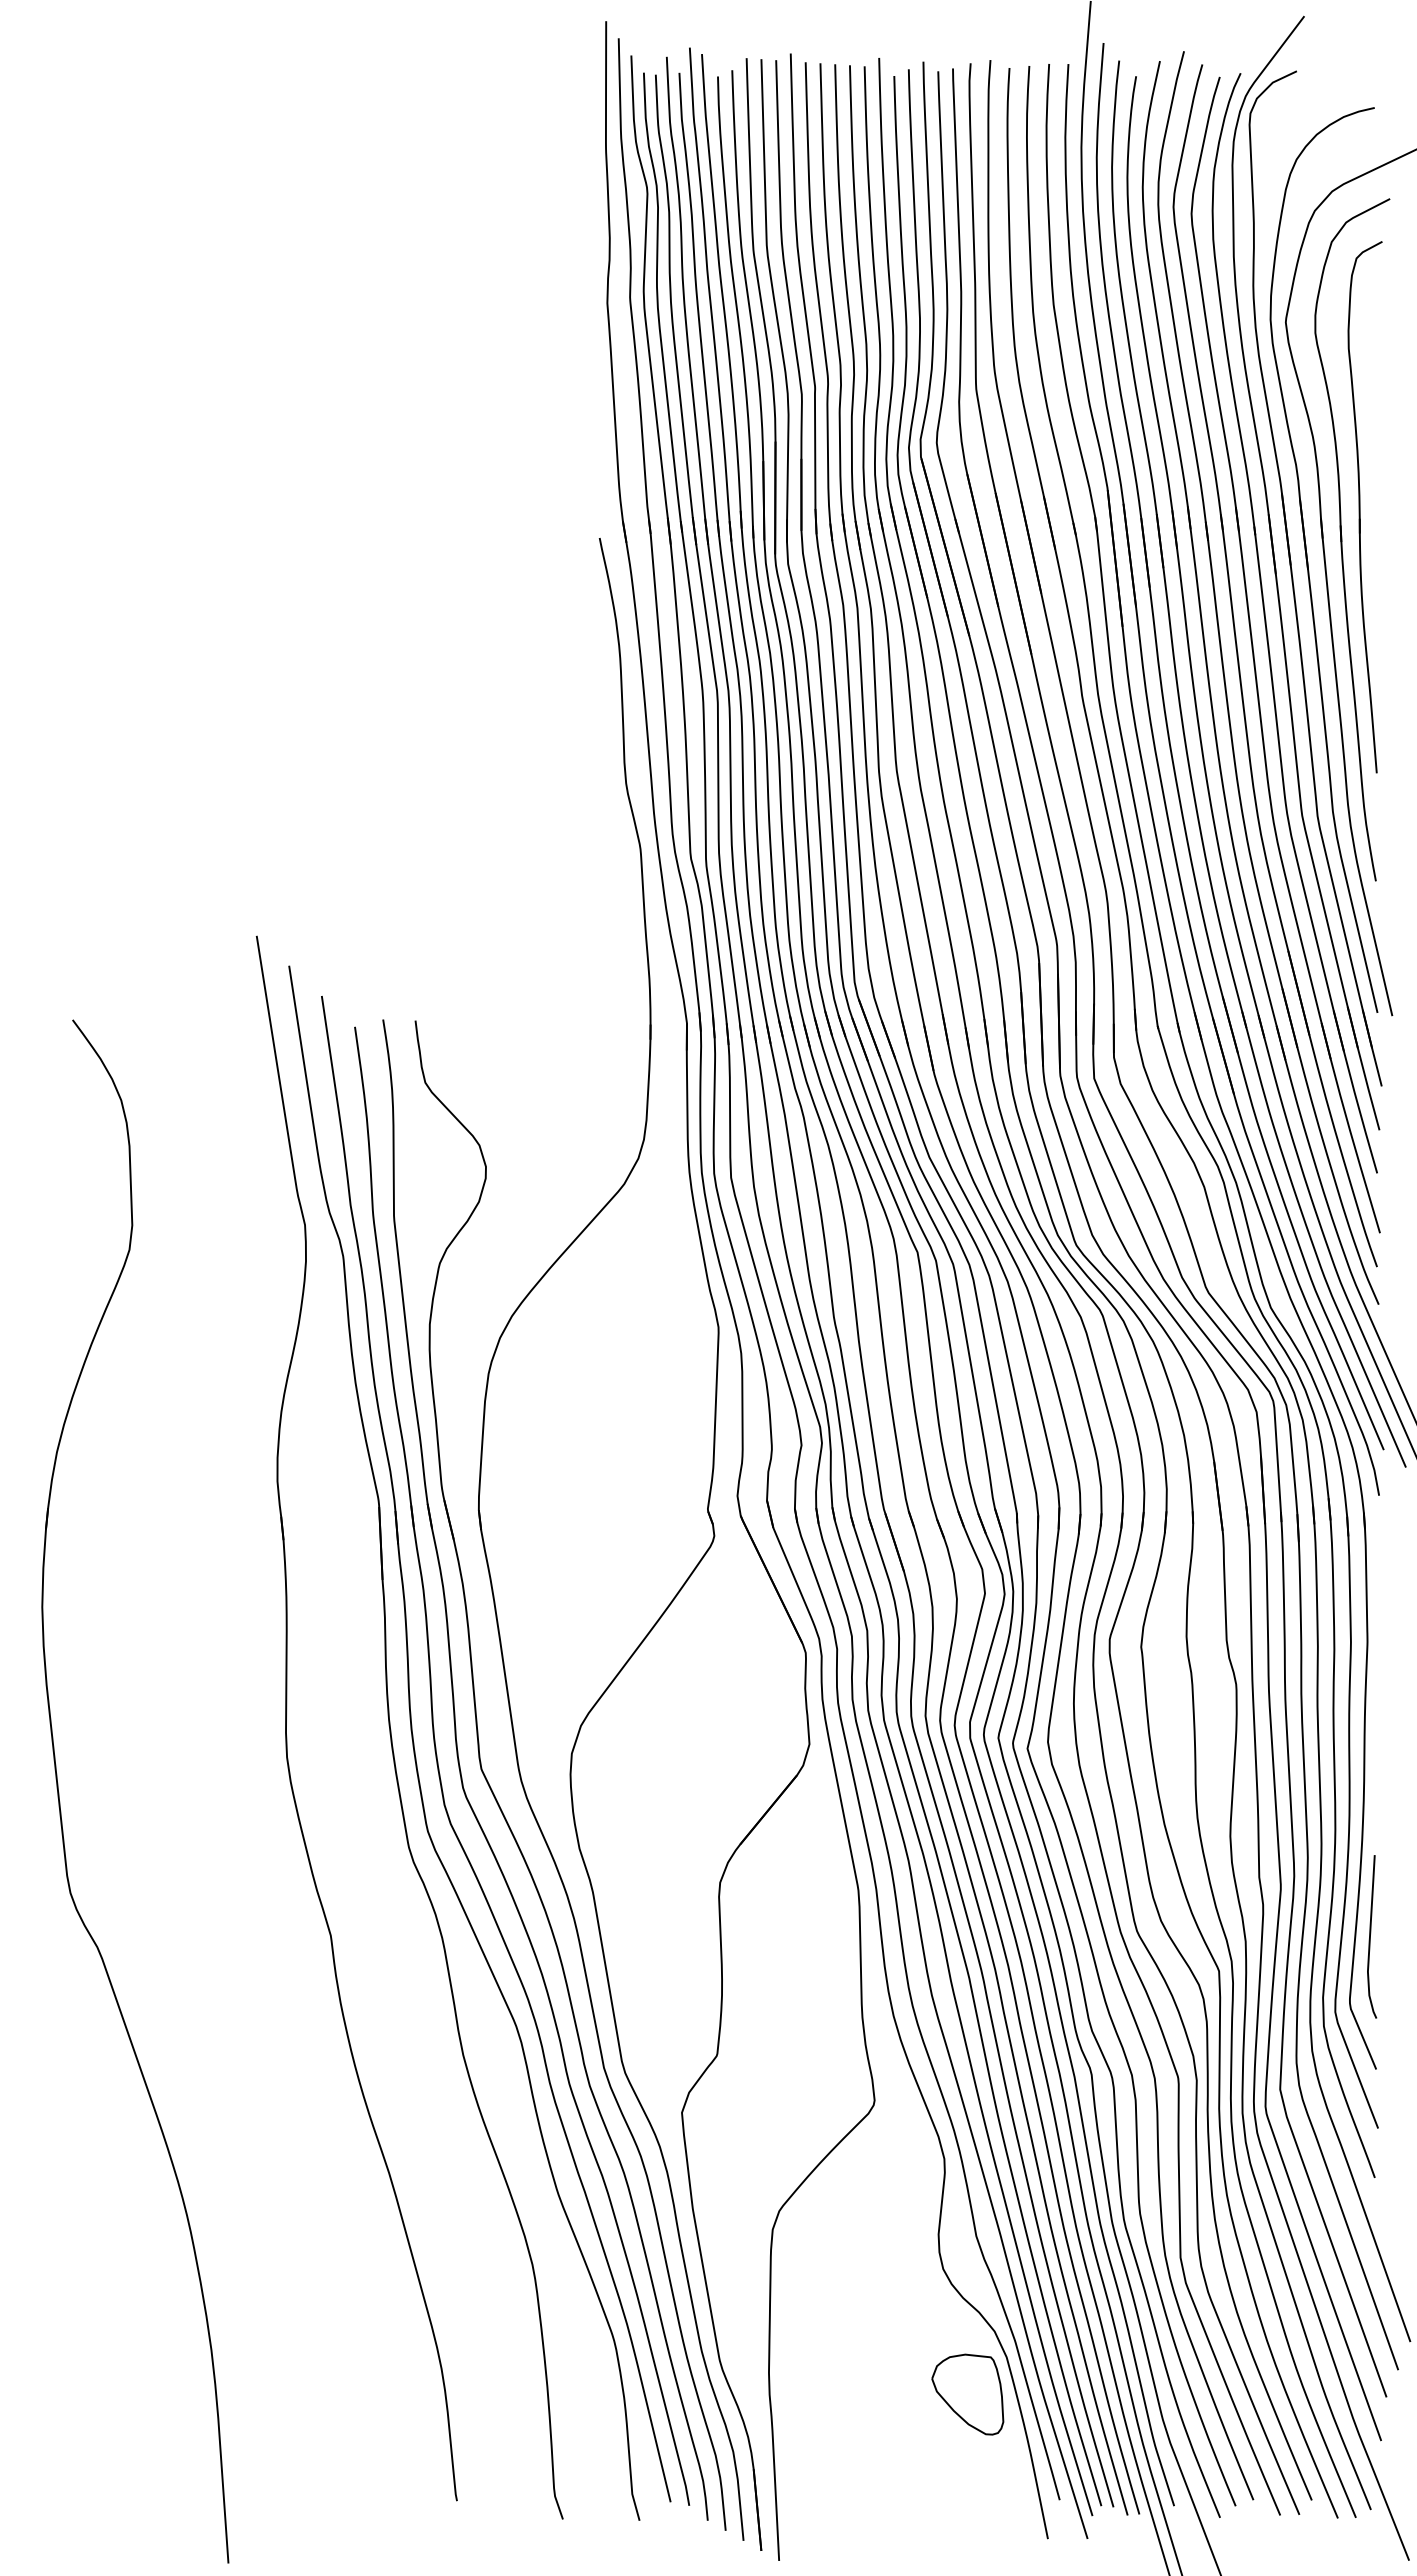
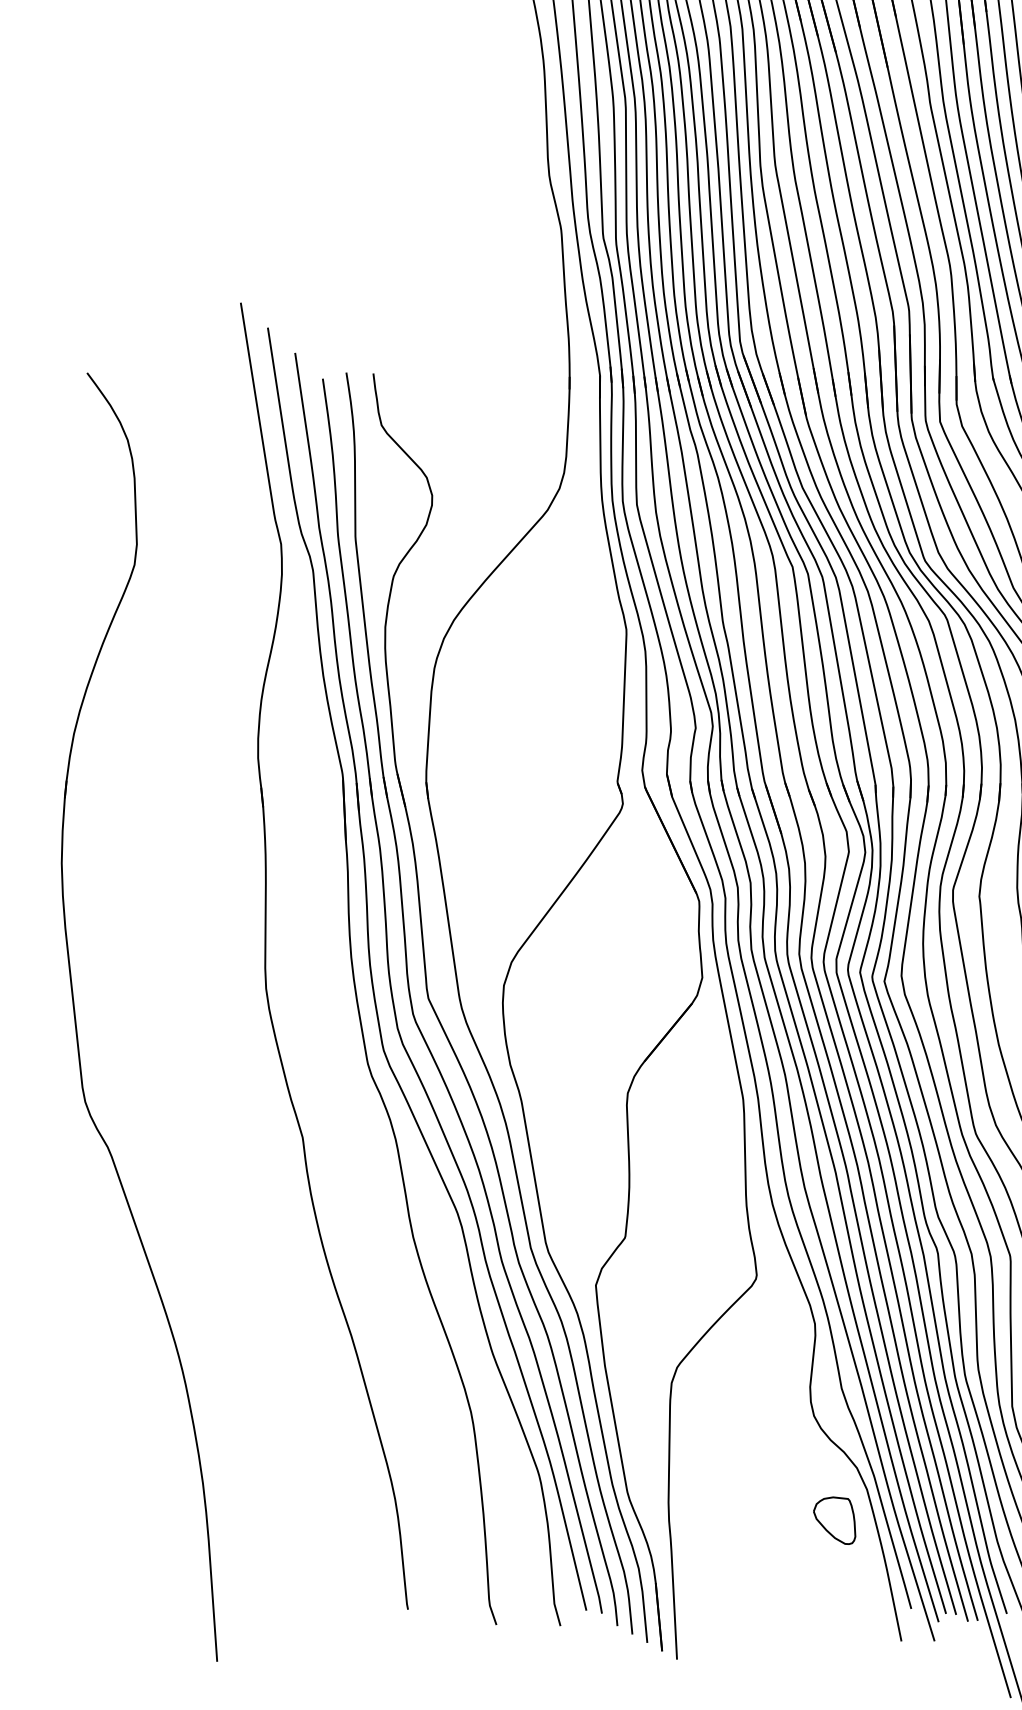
part: (967, 2394) -> (834, 1520), size x0.7

